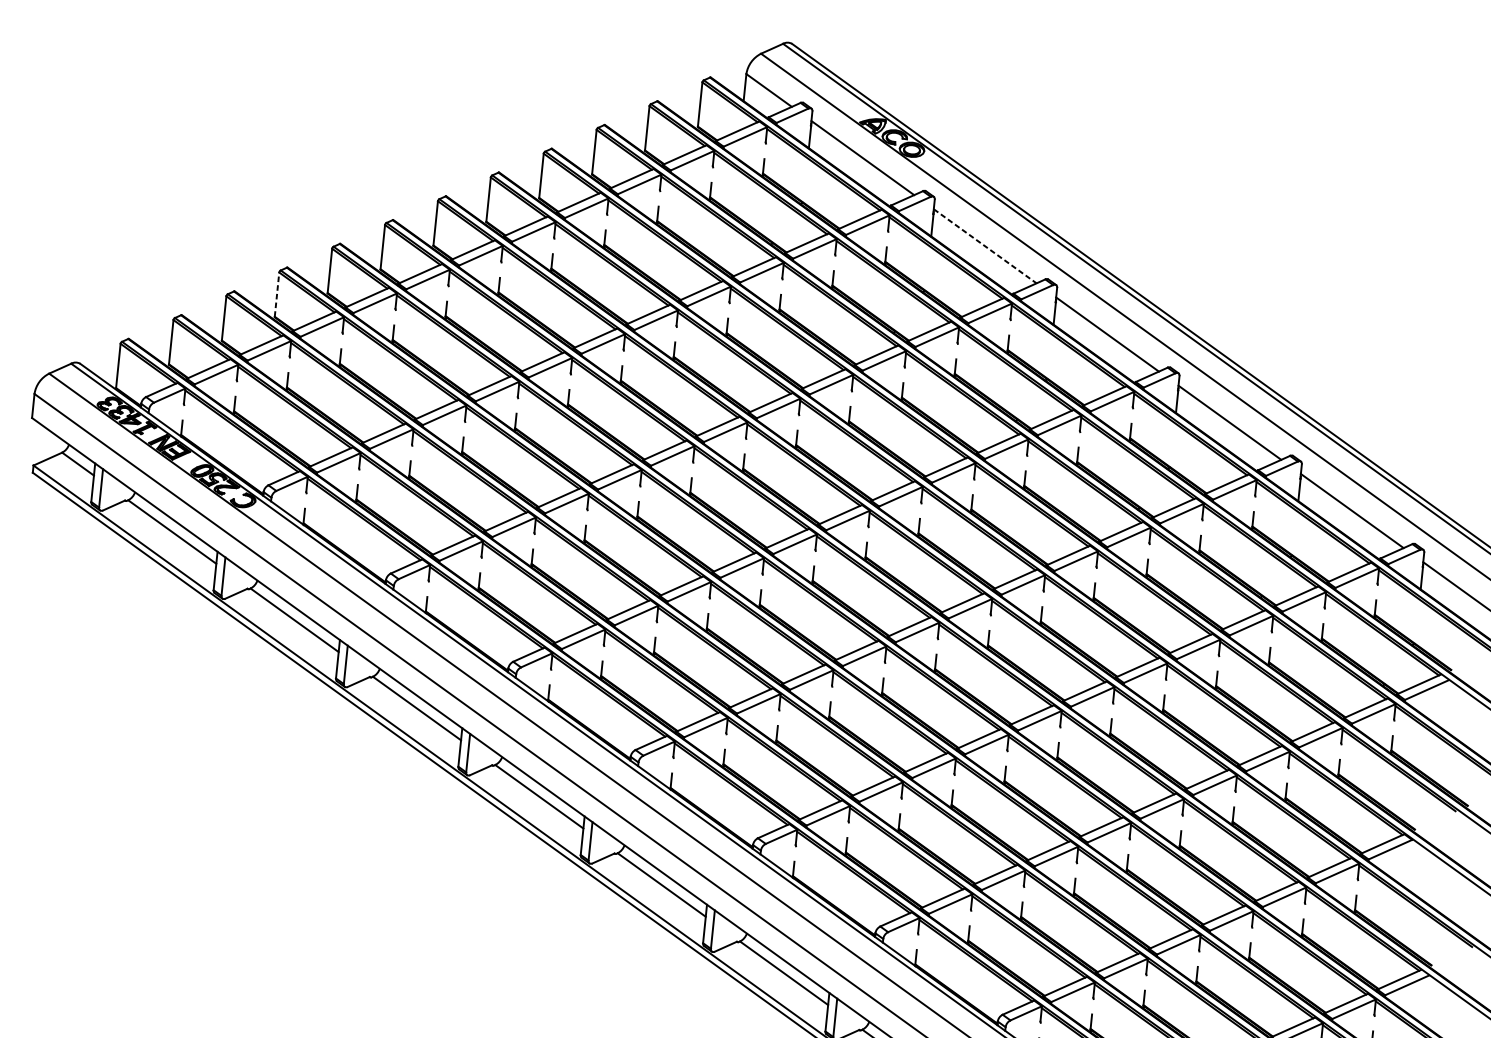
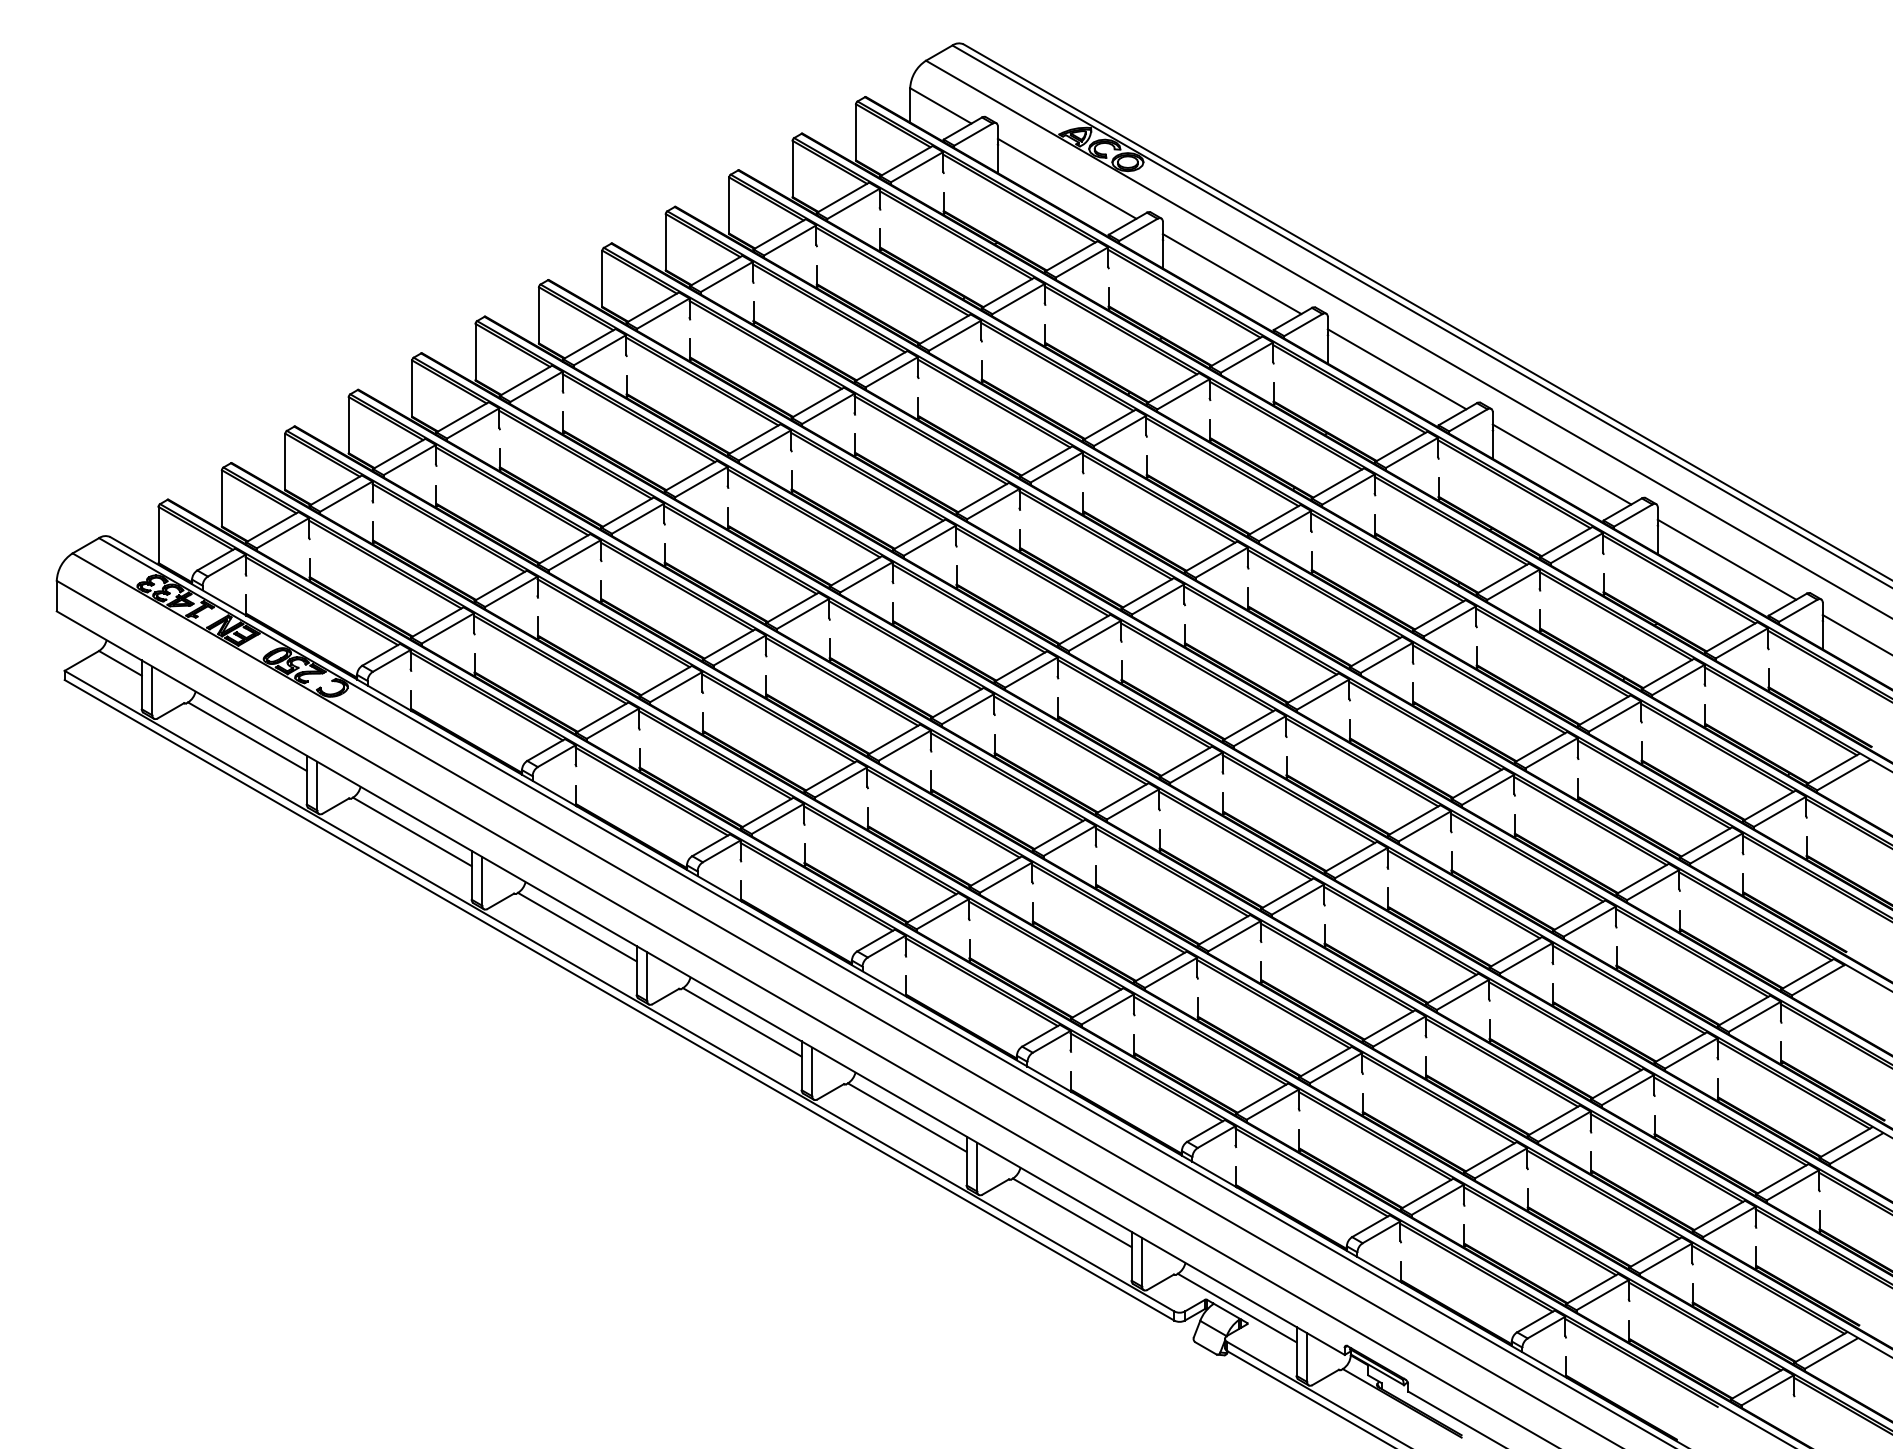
line: (985, 246) -> (1232, 274), dashed -> solid
line: (276, 294) -> (348, 424), dashed -> solid

